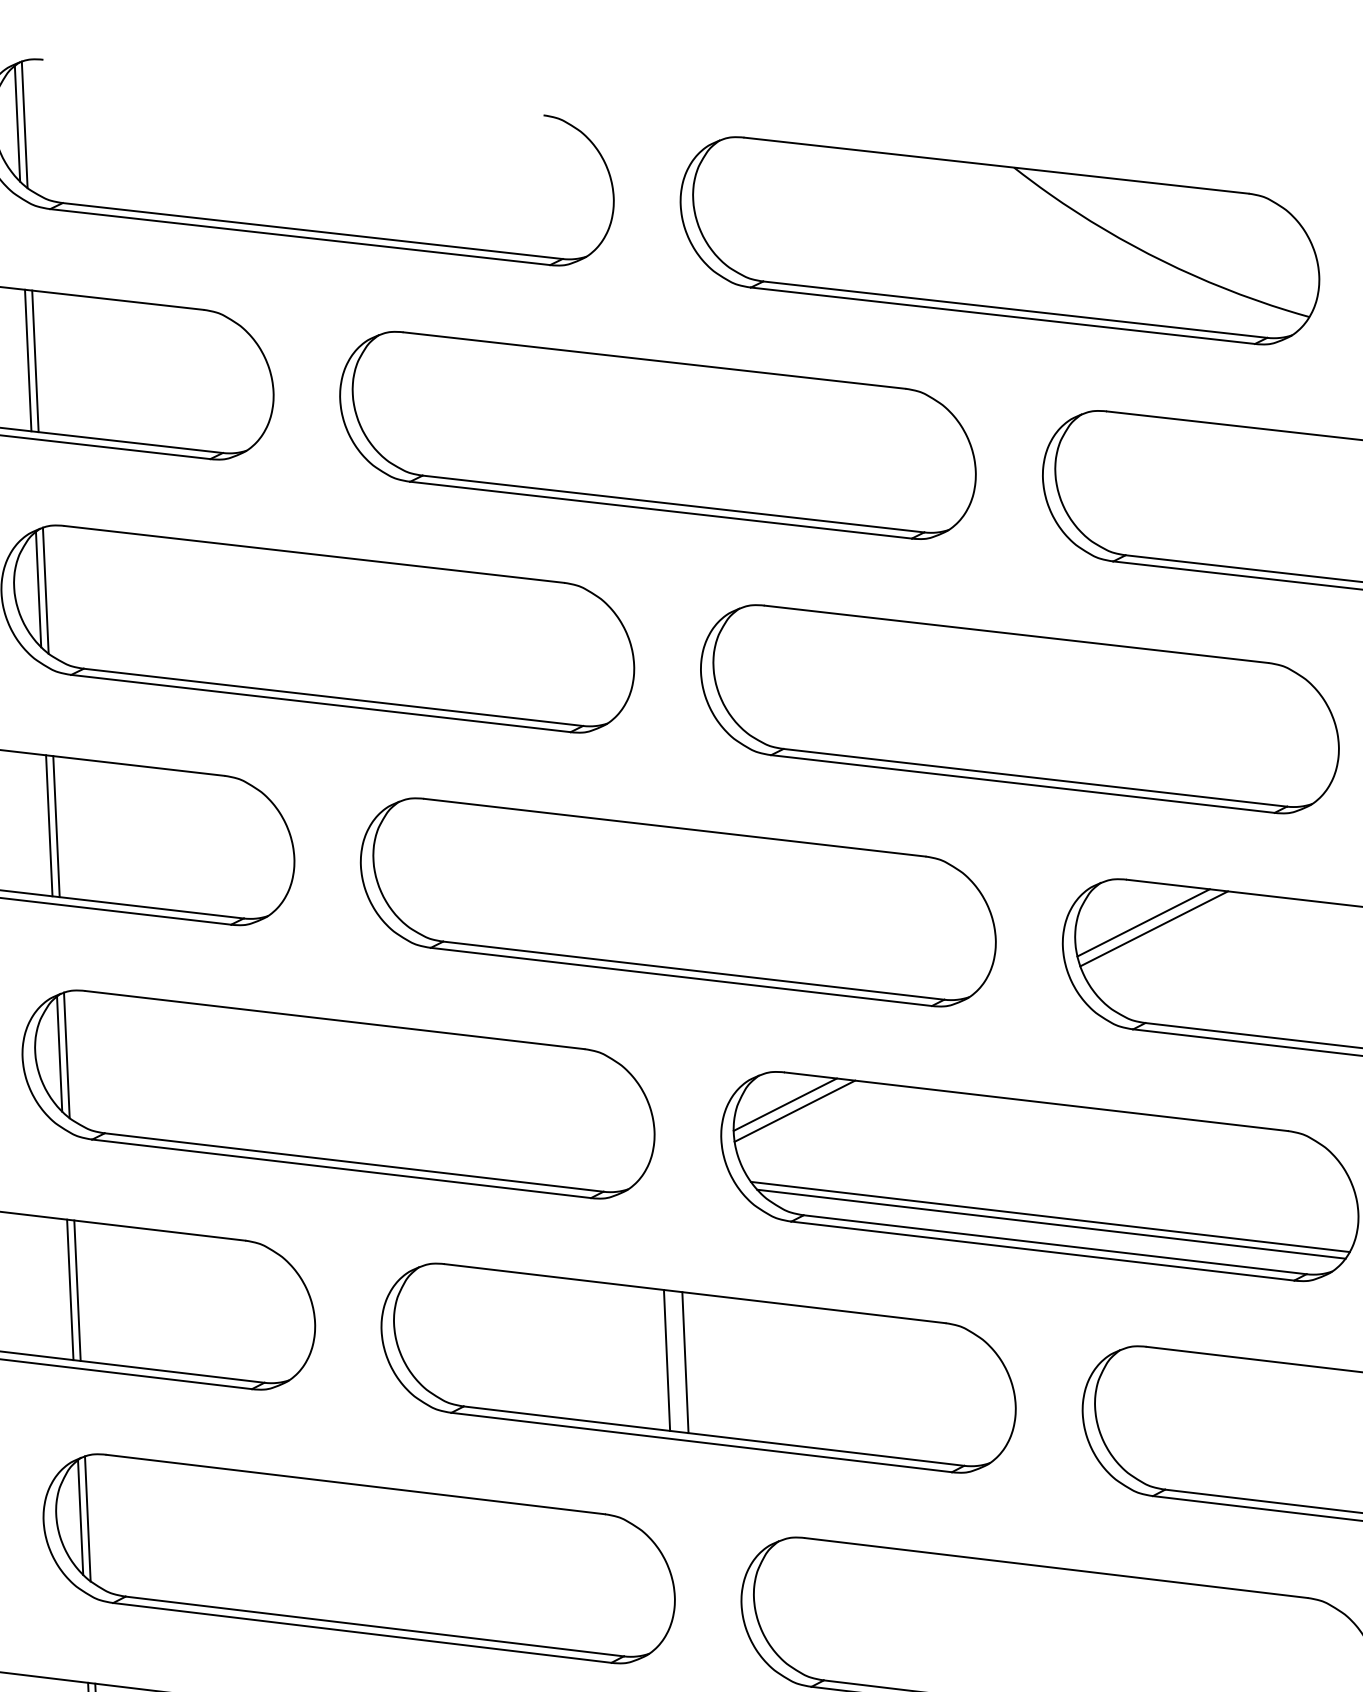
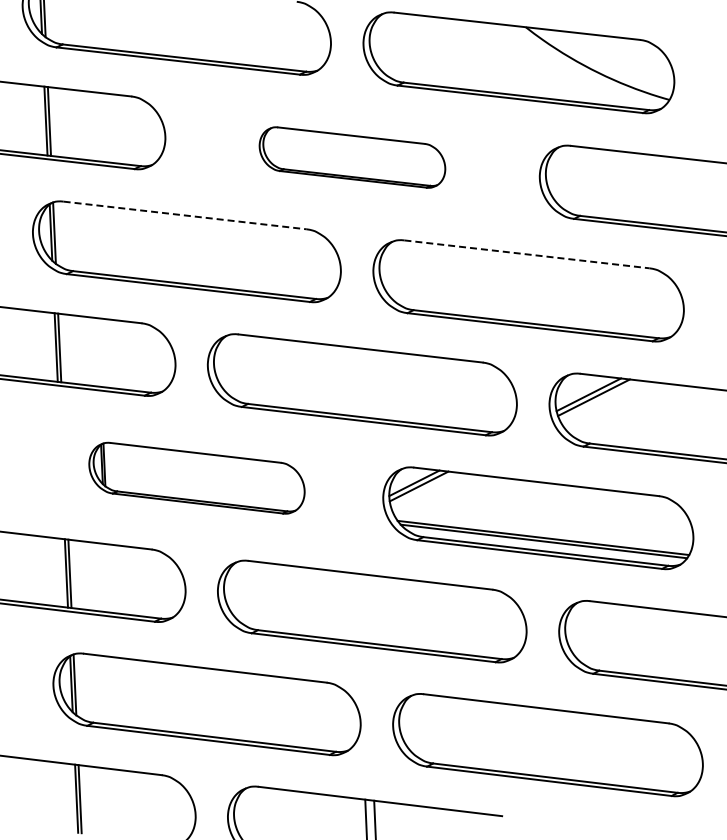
part: (658, 435) -> (352, 157), size x0.6
line: (314, 554) -> (185, 215), solid -> dashed
line: (1017, 634) -> (527, 254), solid -> dashed
part: (337, 1092) -> (196, 477), size x0.7
line: (666, 1359) -> (356, 607), removed
line: (684, 1361) -> (365, 608), removed

